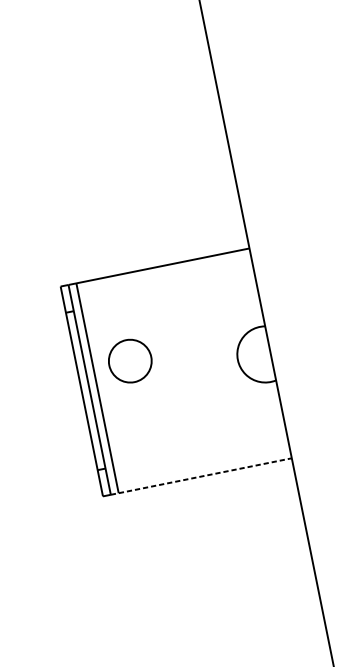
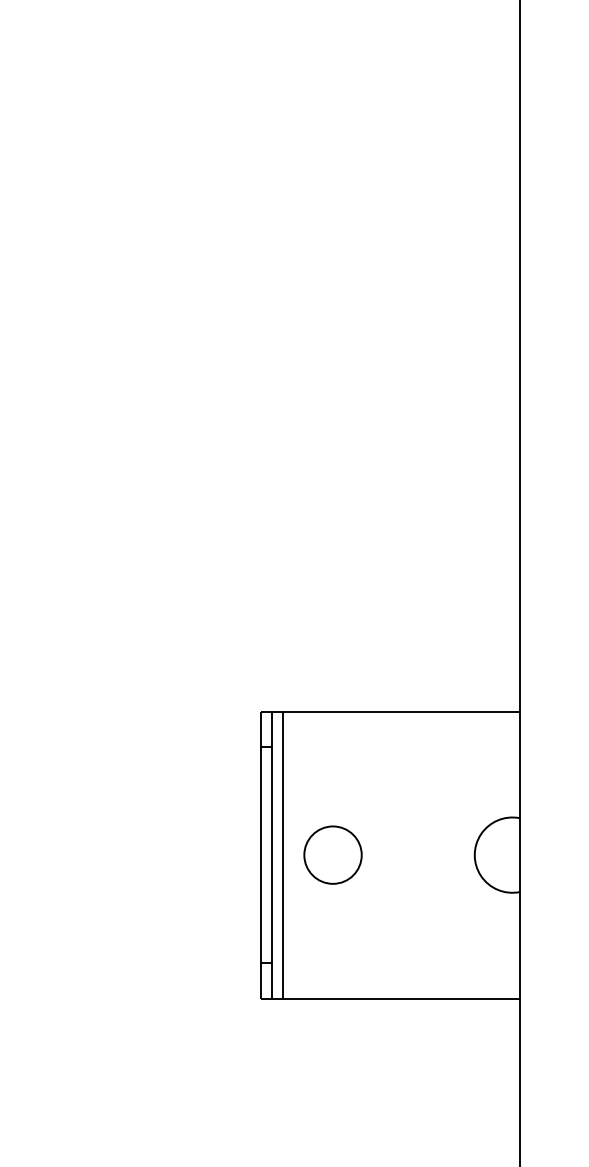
part: (129, 360) -> (332, 854), moved
line: (201, 476) -> (395, 998), dashed -> solid

